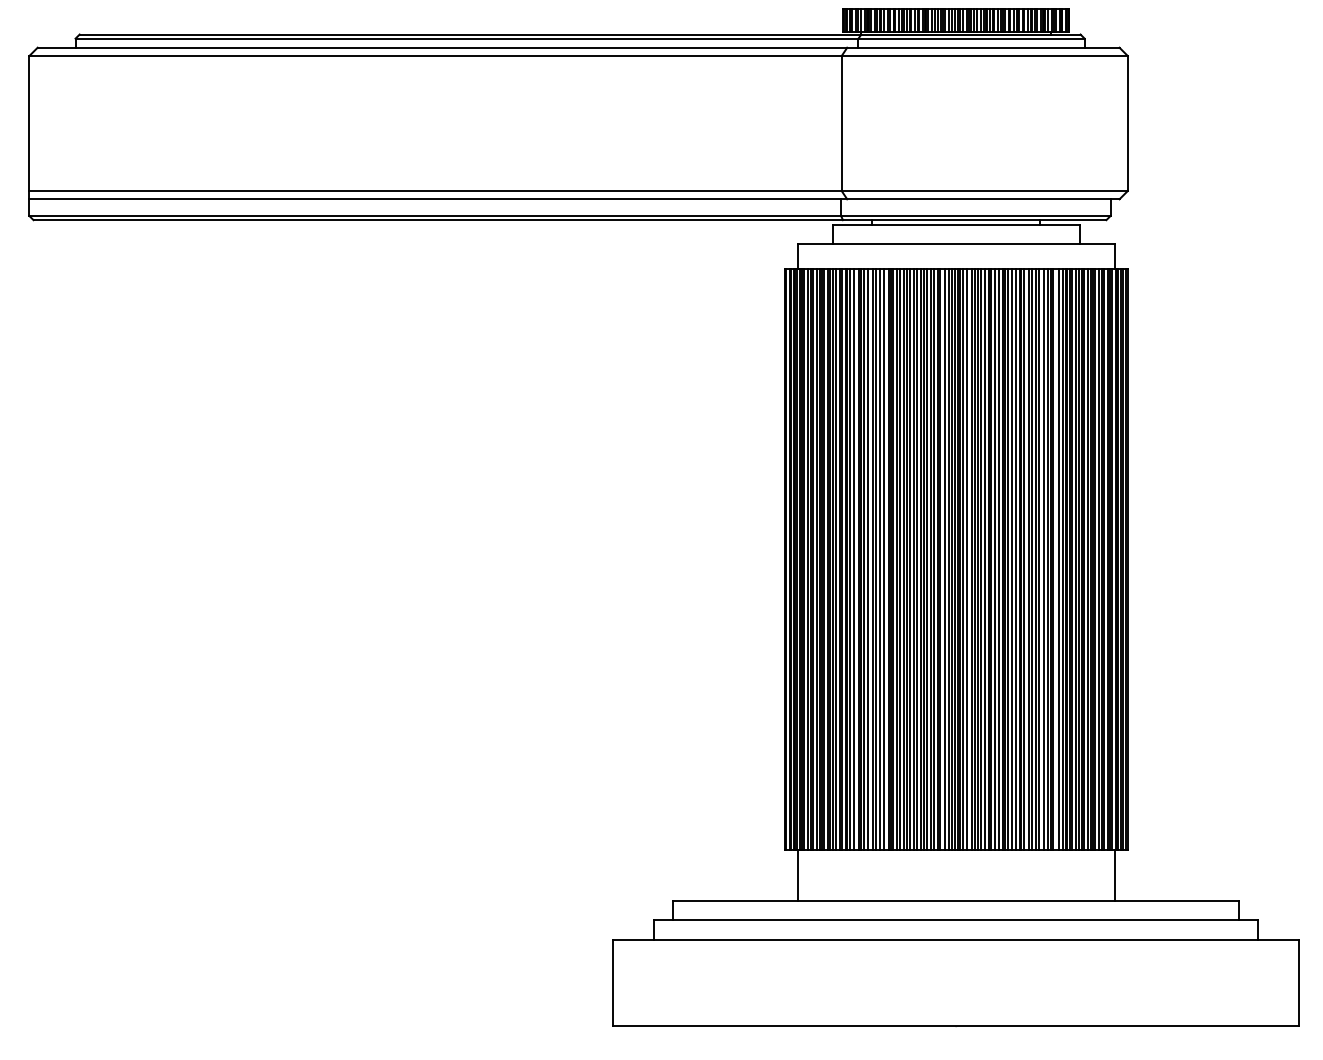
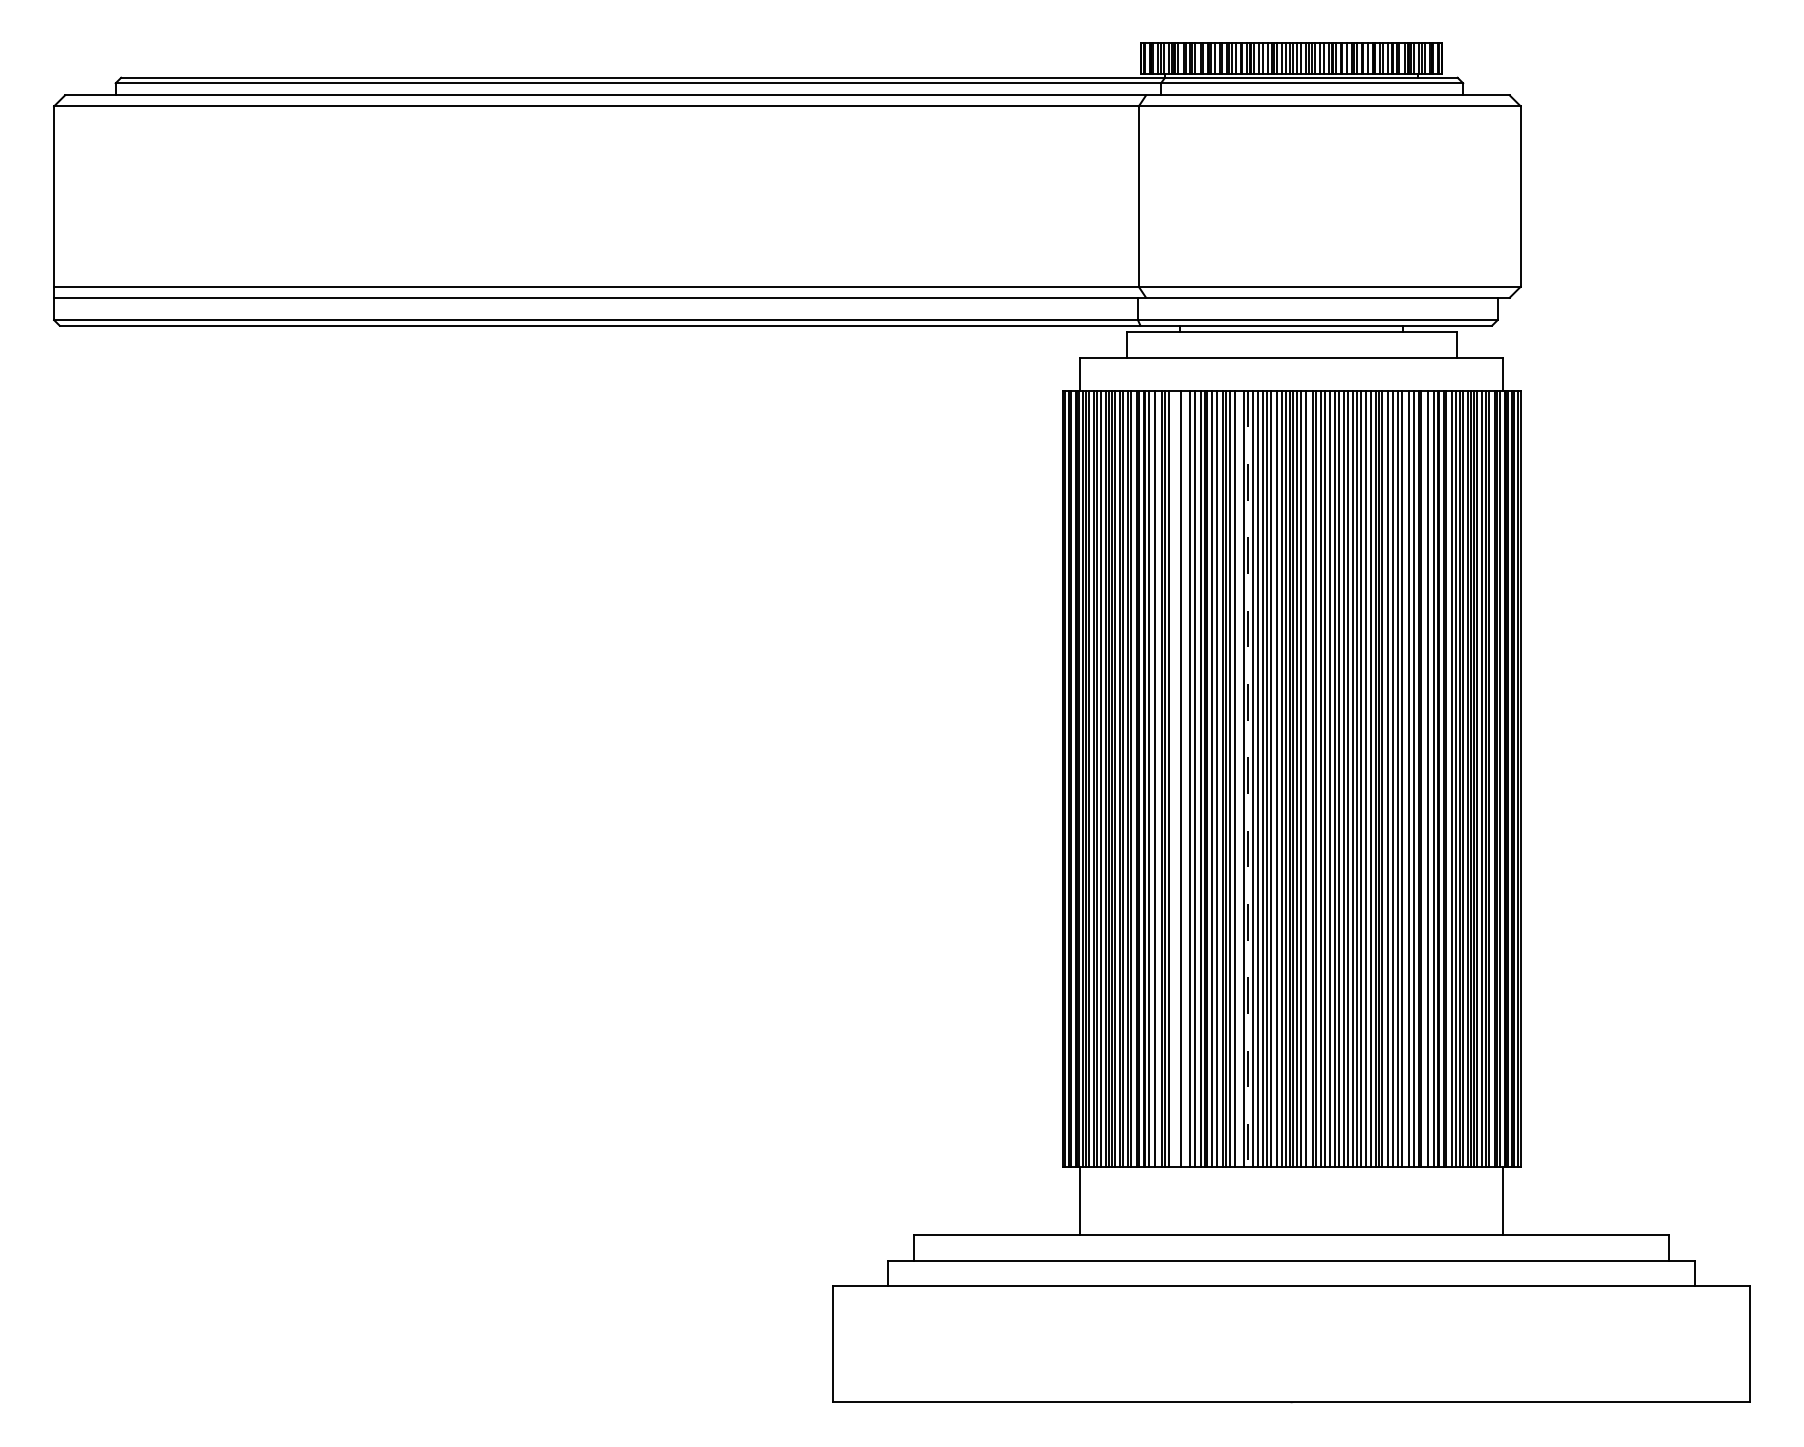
line: (868, 559) -> (1174, 778), removed
line: (876, 559) -> (1185, 778), removed
line: (917, 559) -> (1239, 778), removed
line: (923, 560) -> (1248, 779), solid -> dashed

